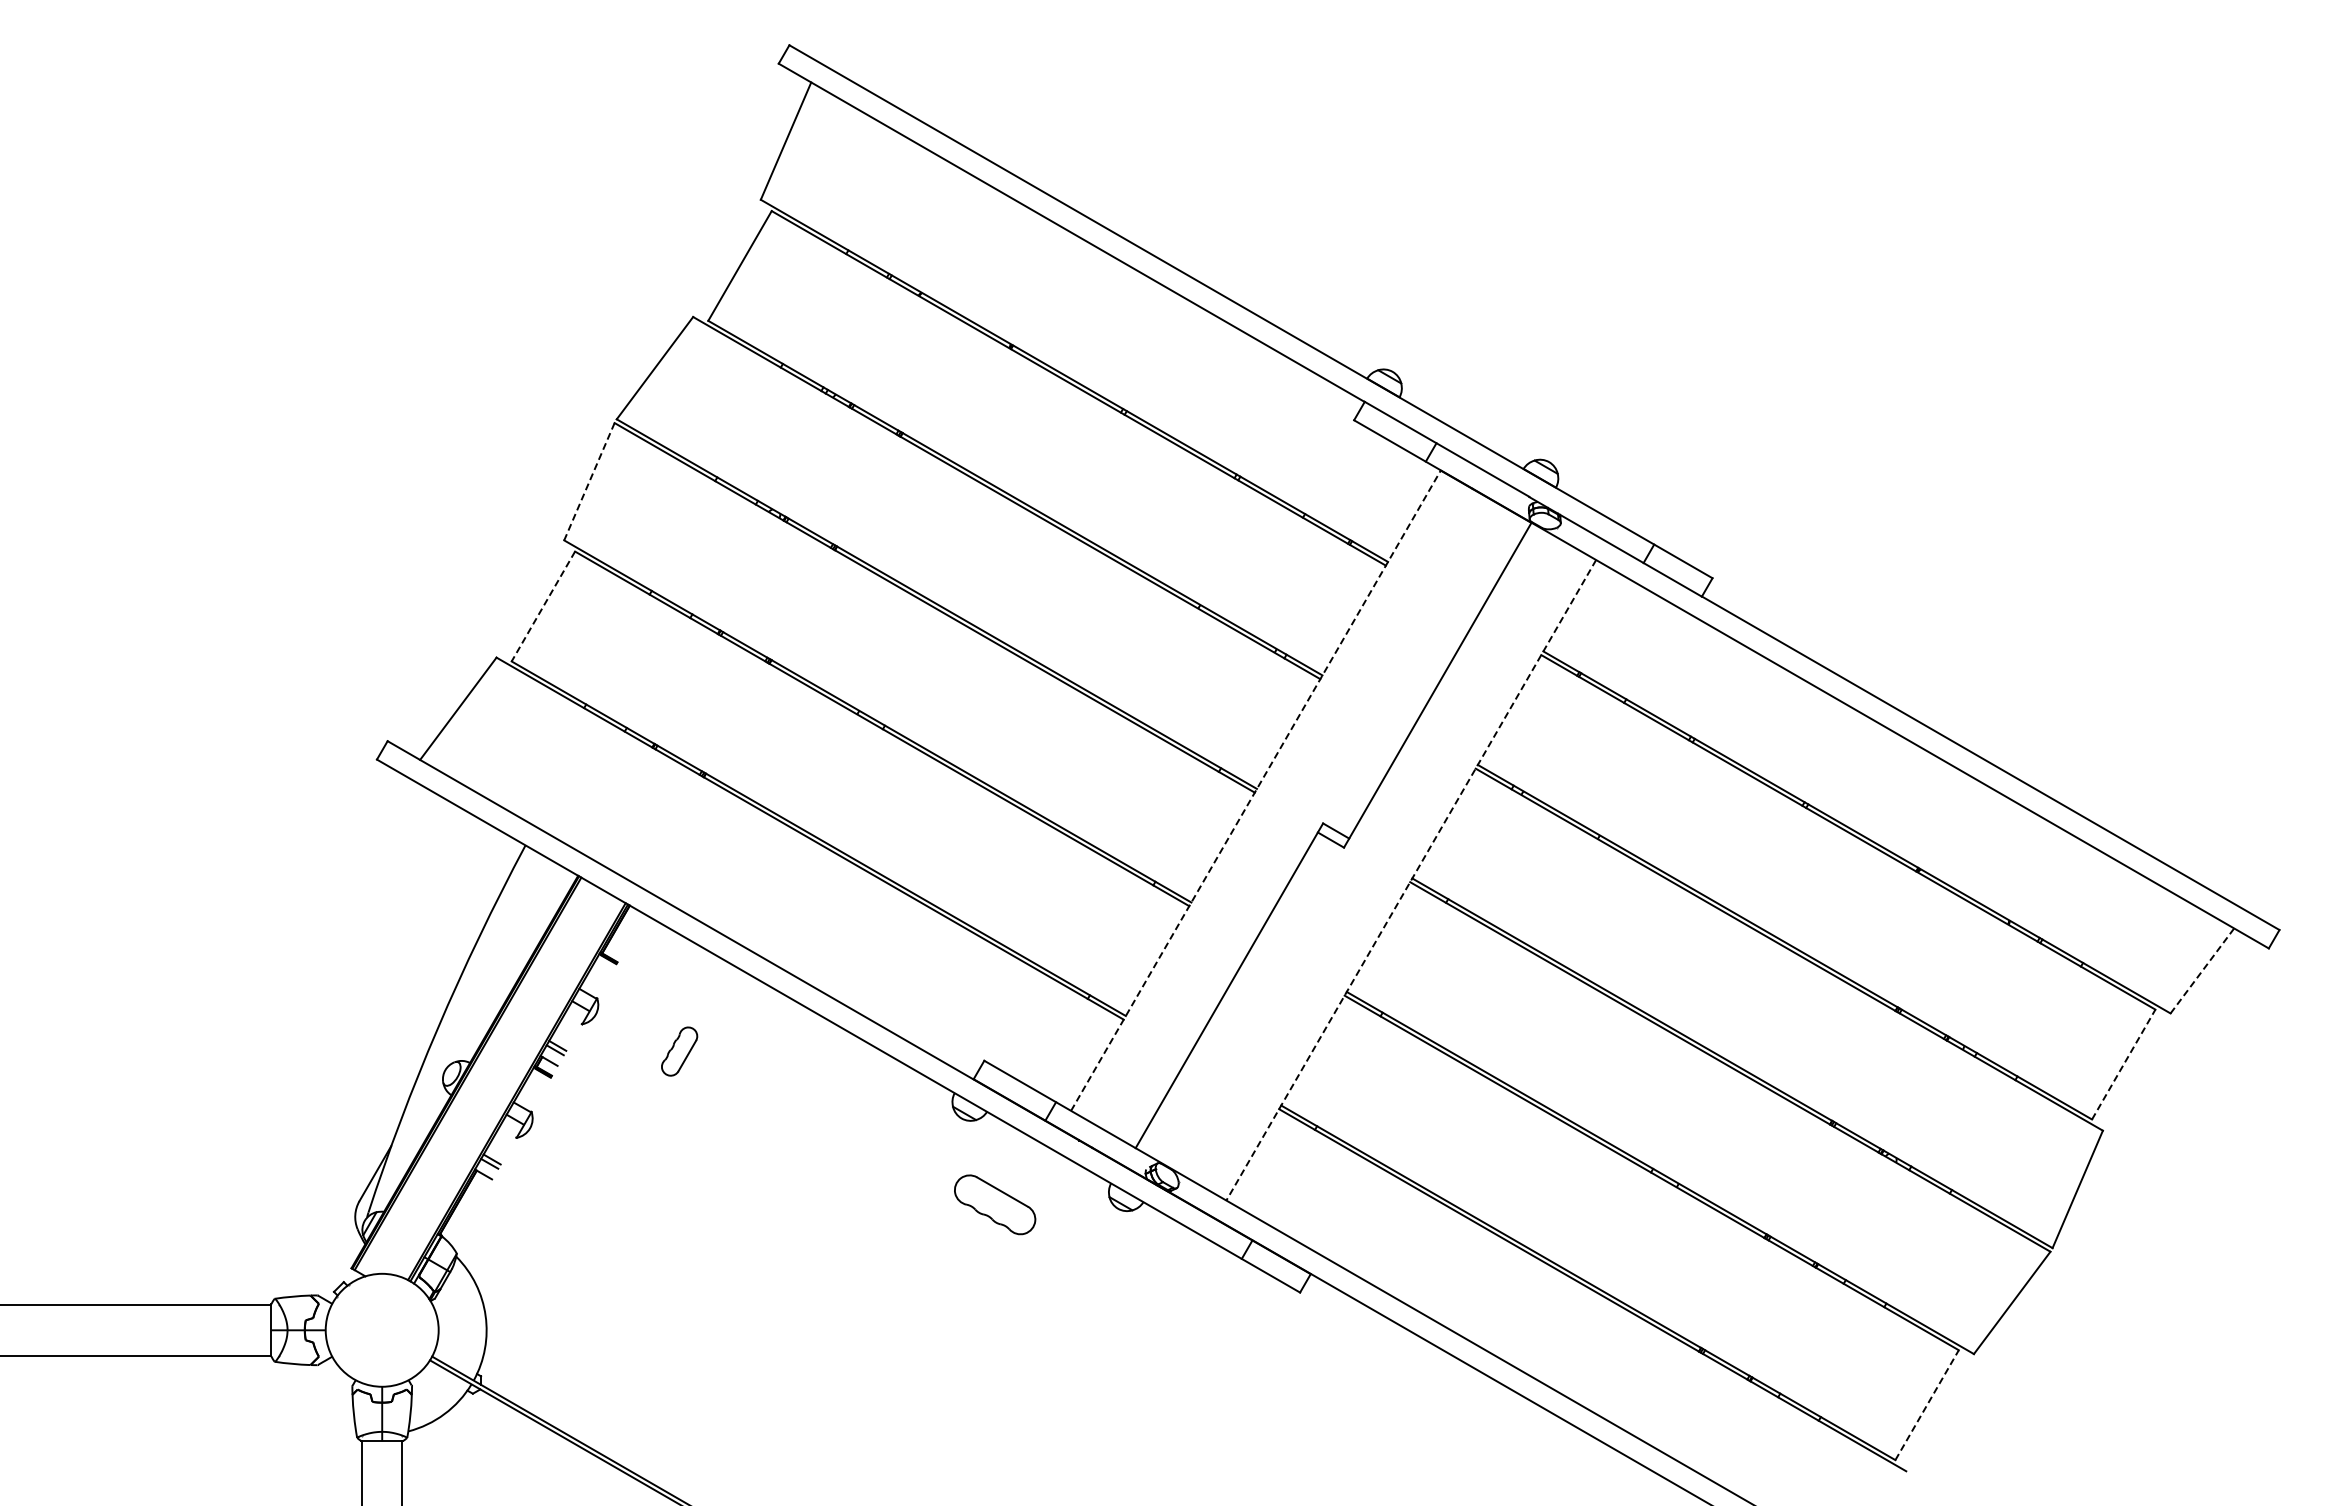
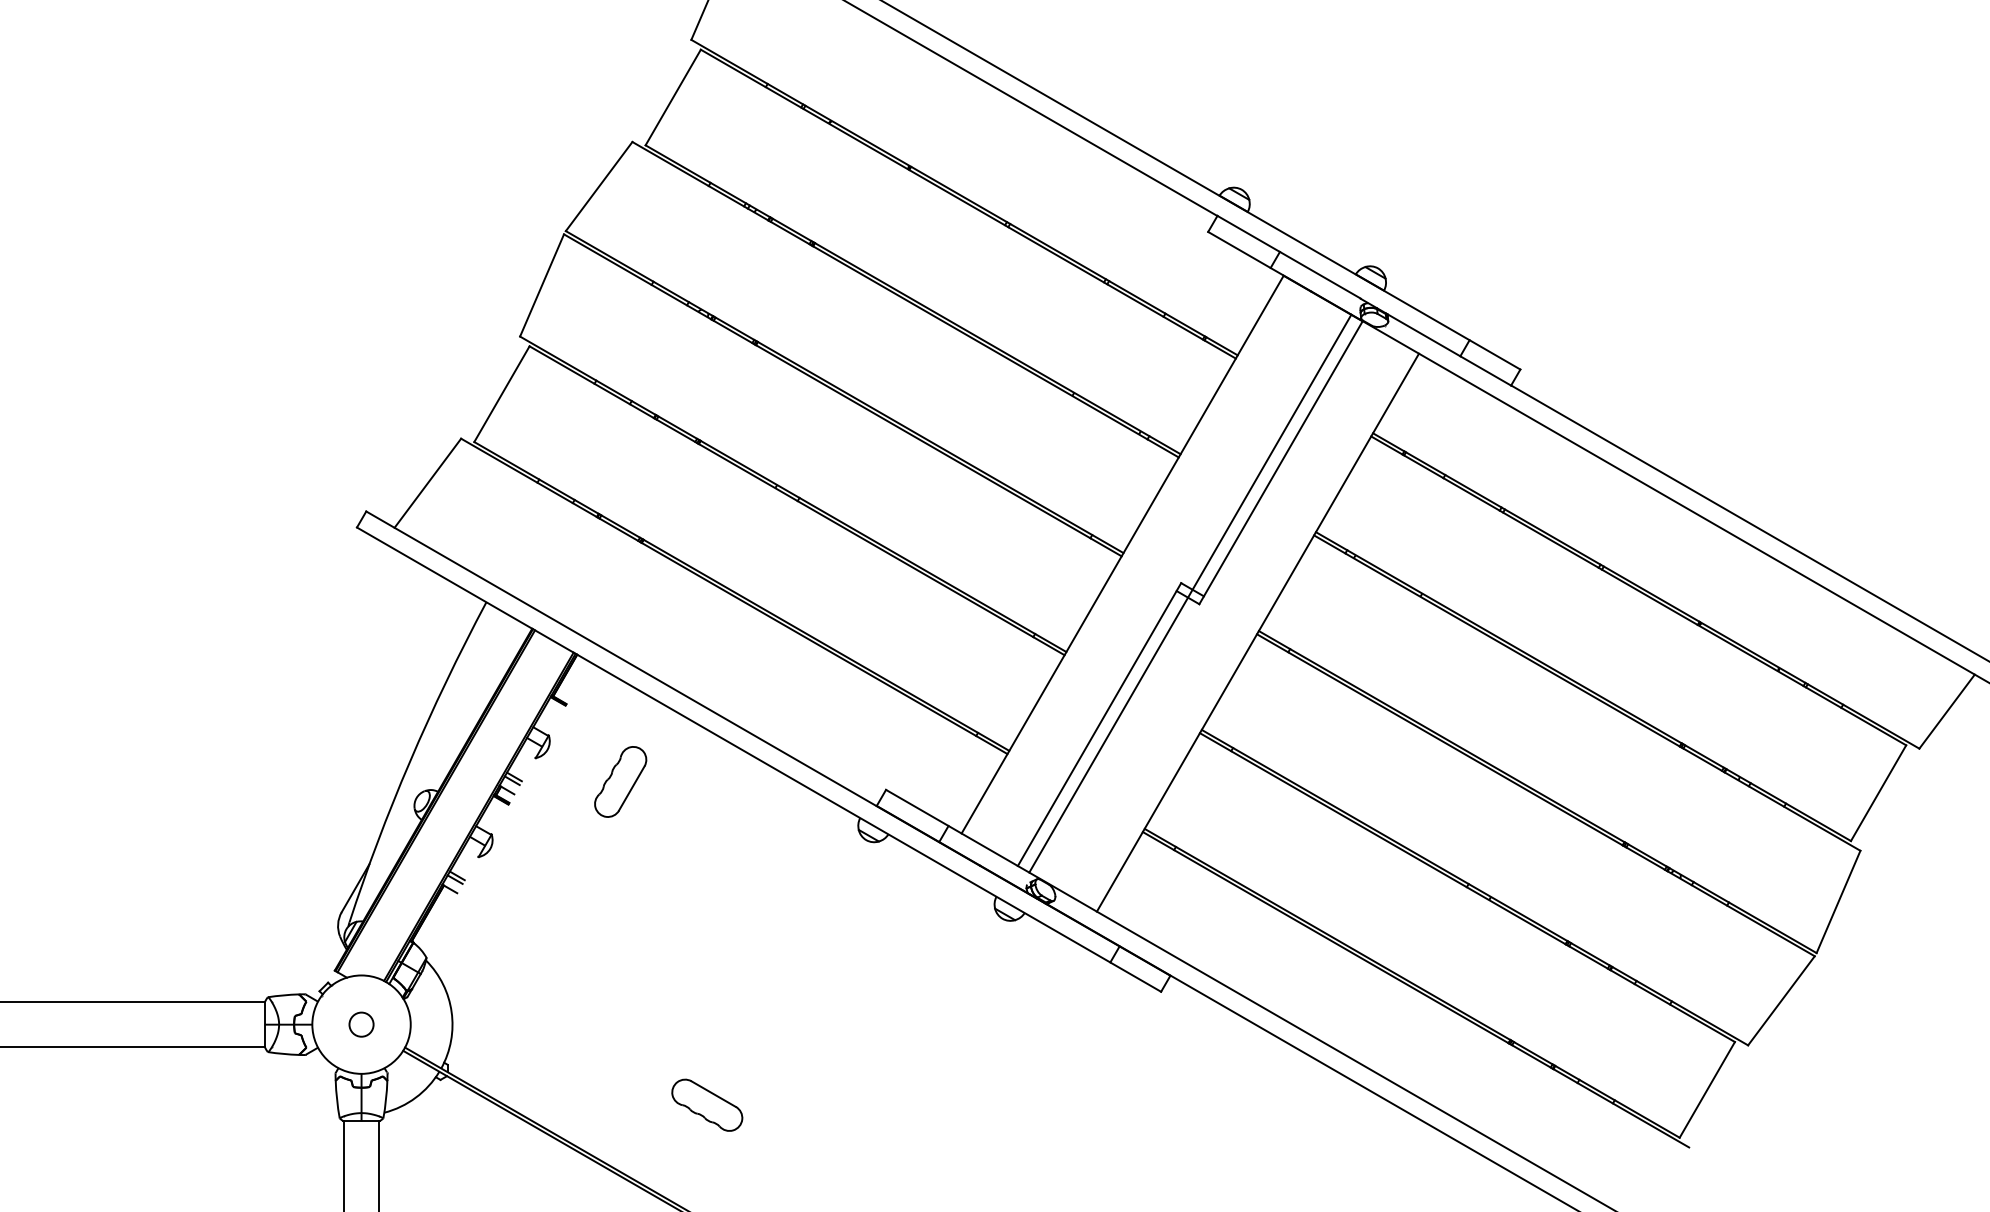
line: (589, 481) -> (542, 285), dashed -> solid
line: (543, 606) -> (502, 394), dashed -> solid
line: (1255, 790) -> (1122, 554), dashed -> solid
line: (1333, 835) -> (1190, 593), added
line: (1411, 880) -> (1258, 632), dashed -> solid
line: (2202, 970) -> (1947, 711), dashed -> solid
part: (679, 1051) -> (620, 781), size x1.67
line: (2123, 1064) -> (1878, 793), dashed -> solid
part: (995, 1204) -> (707, 1104), moved
circle: (381, 1329) -> (360, 1023), added
line: (1927, 1404) -> (1707, 1089), dashed -> solid

